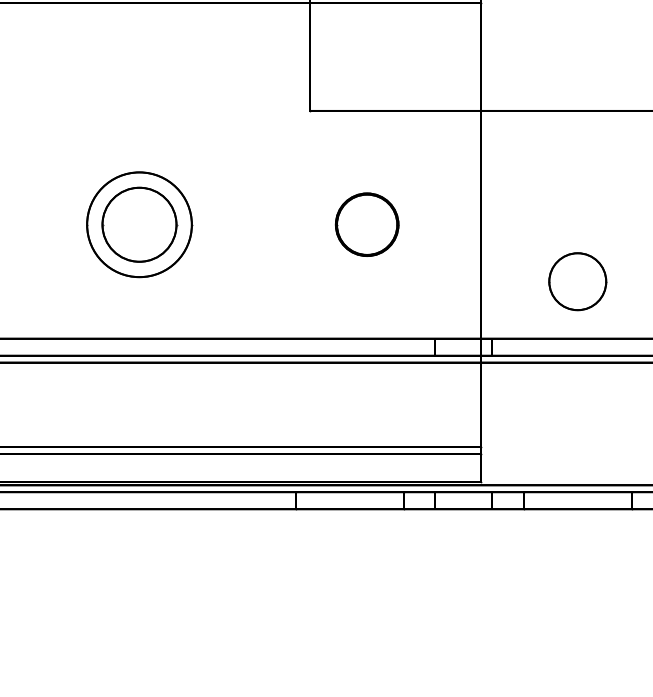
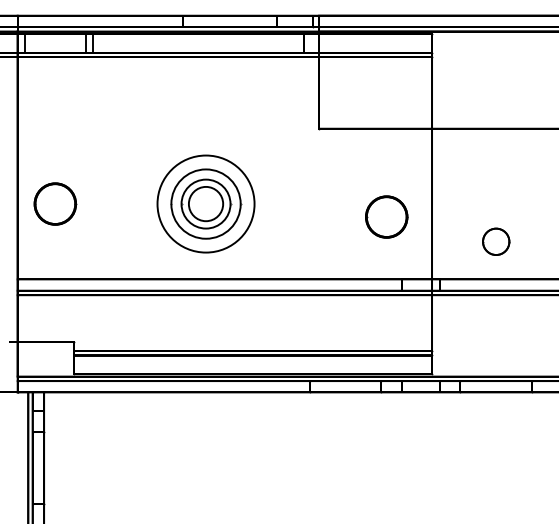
circle: (138, 223) -> (205, 203), size x0.7
circle: (138, 223) -> (205, 203), size x1.4
circle: (366, 223) -> (386, 216), moved
part: (578, 281) -> (496, 241), size x0.7

